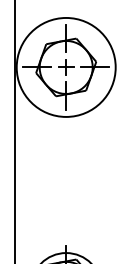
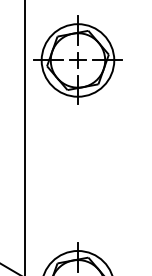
circle: (65, 67) -> (77, 60), size x0.71

